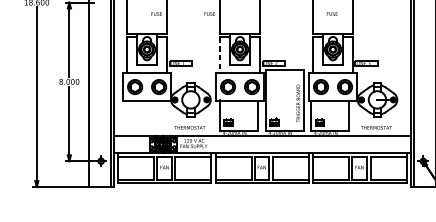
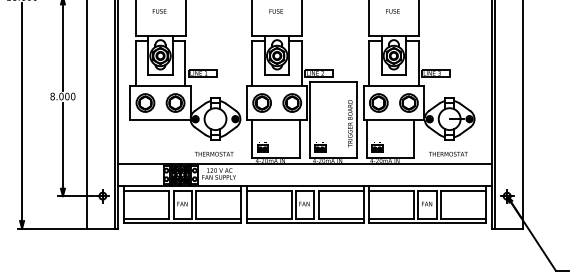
text: (156, 14) -> (159, 11), moved
text: (209, 14) -> (275, 11), moved
line: (220, 55) -> (252, 63), dashed -> solid

